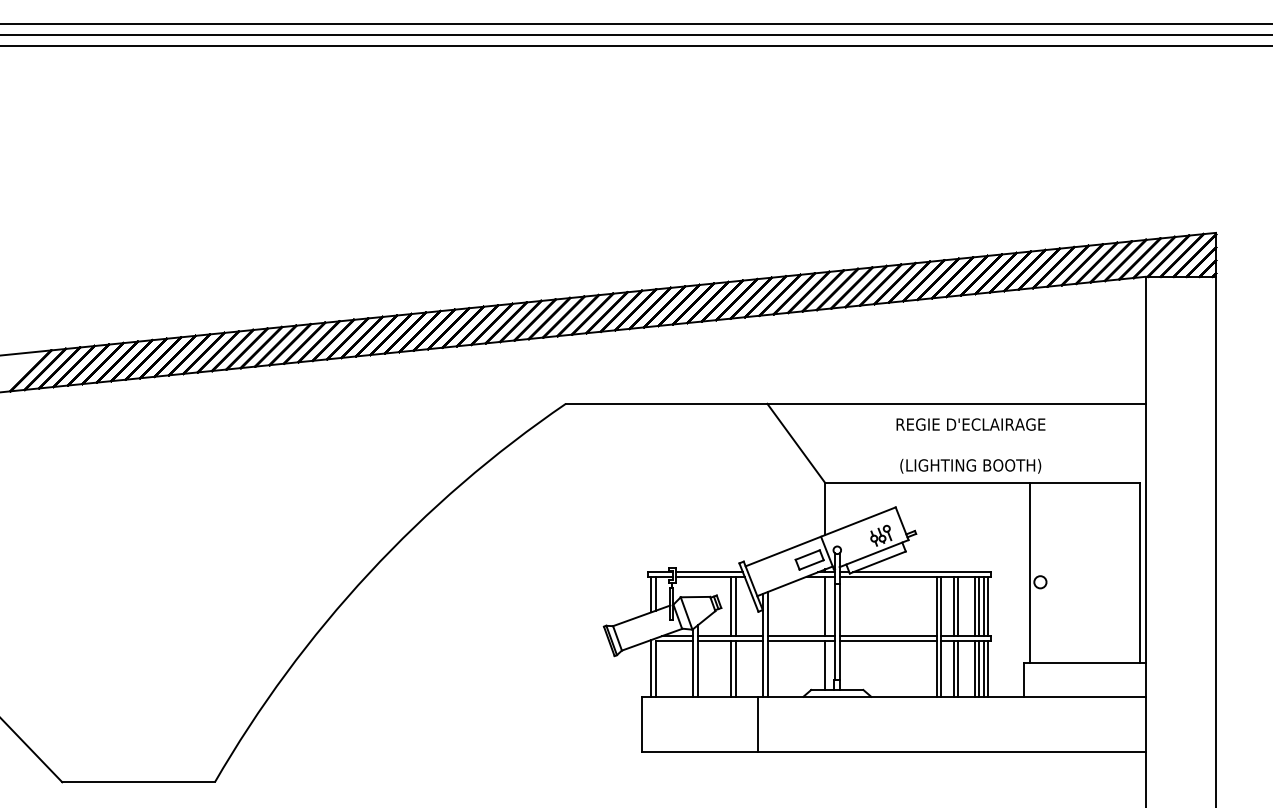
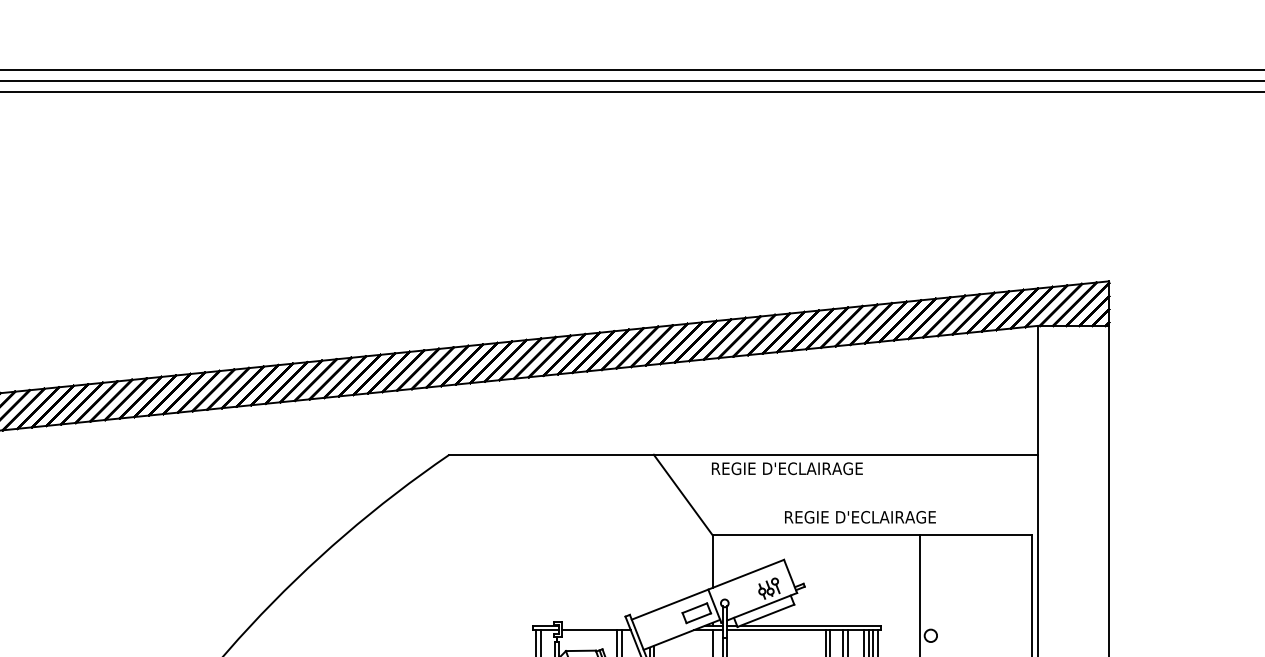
text: (970, 424) -> (786, 468), moved
text: (970, 465) -> (859, 517), (LIGHTING BOOTH) -> REGIE D'ECLAIRAGE
line: (709, 572) -> (595, 625), removed

